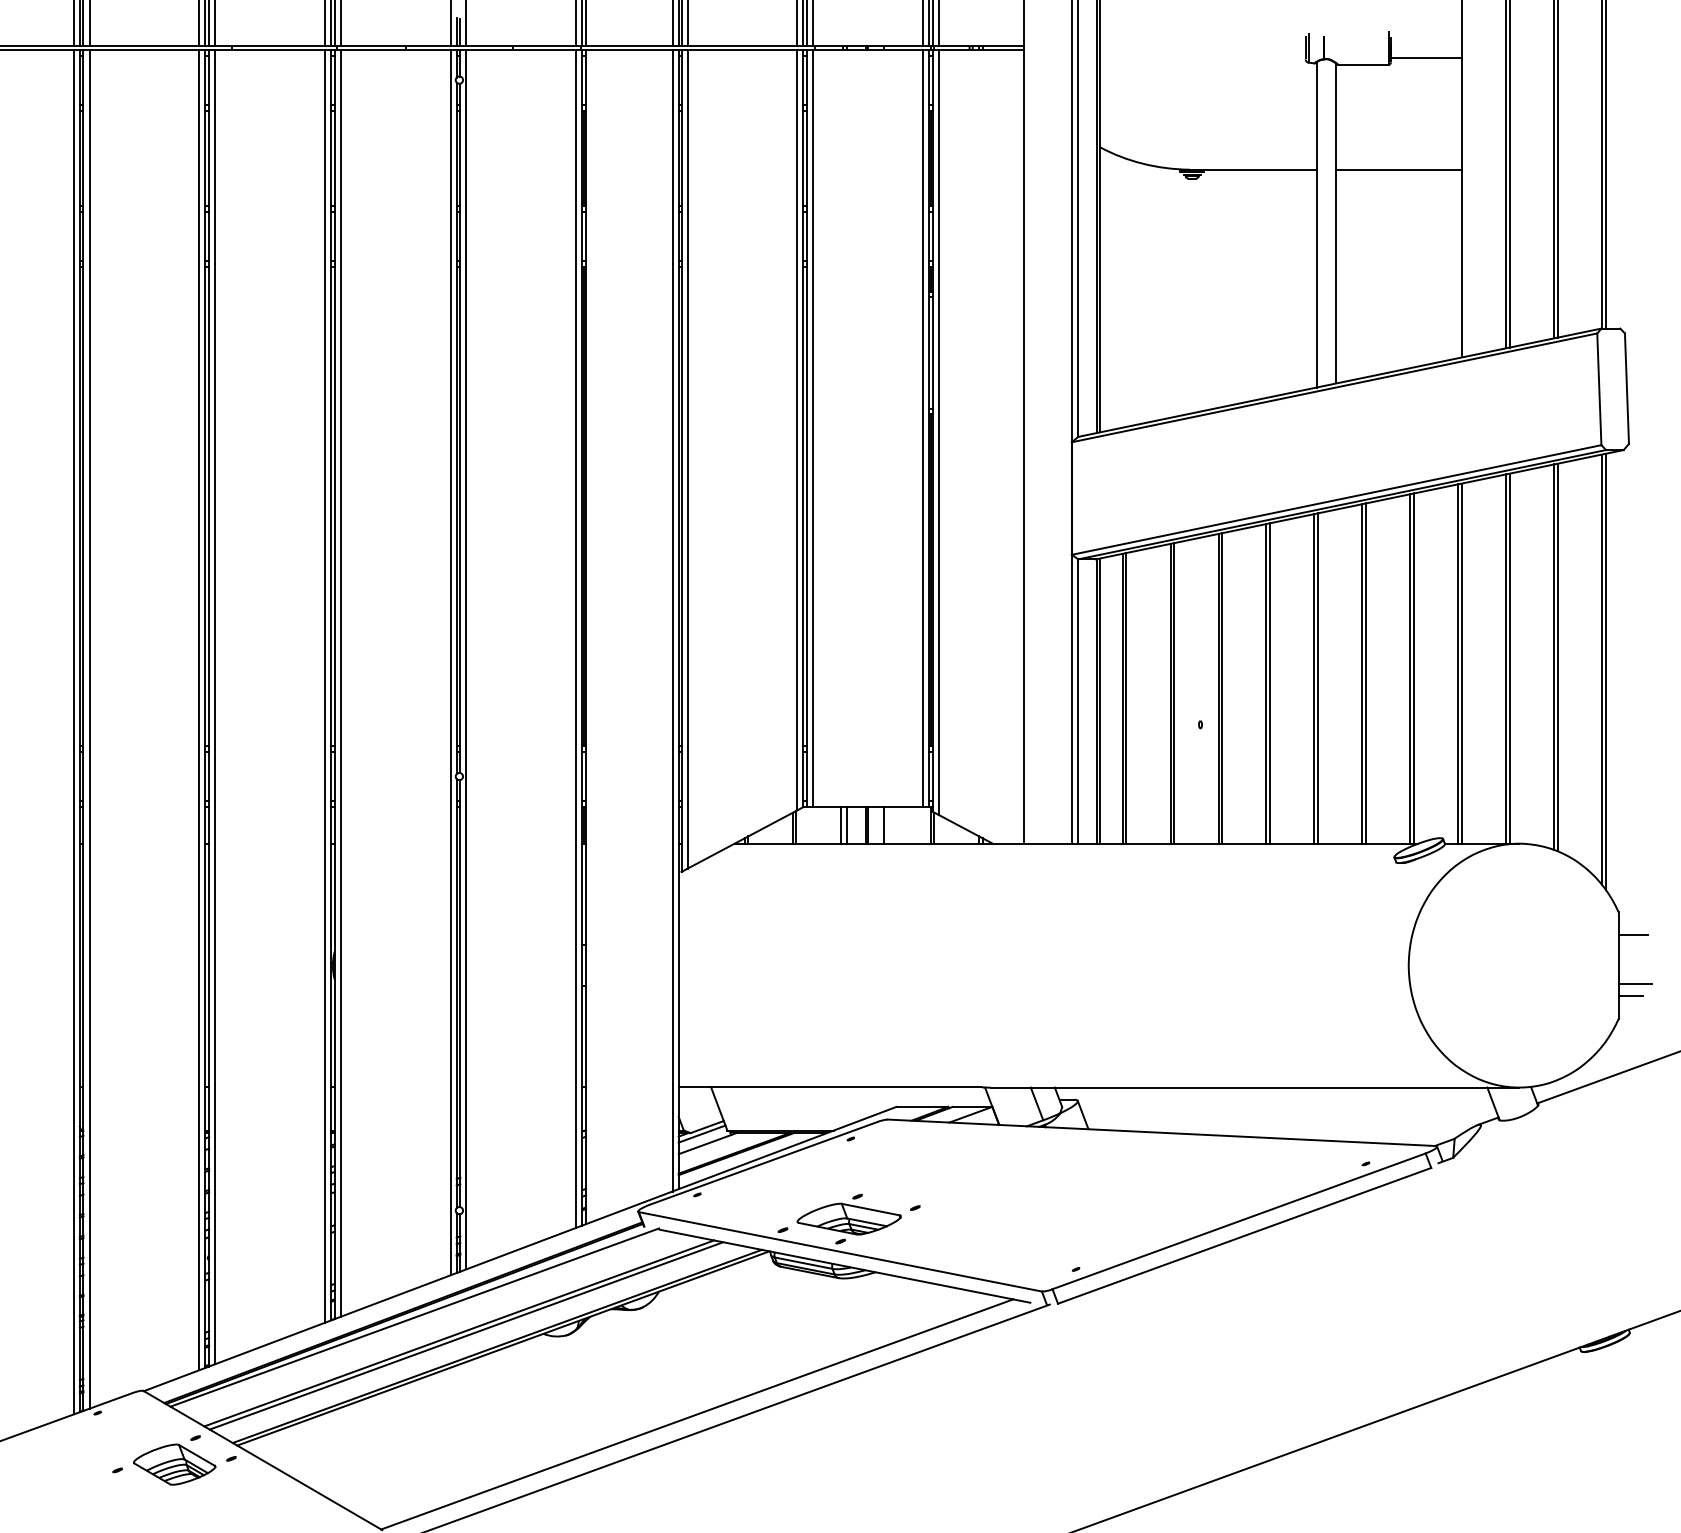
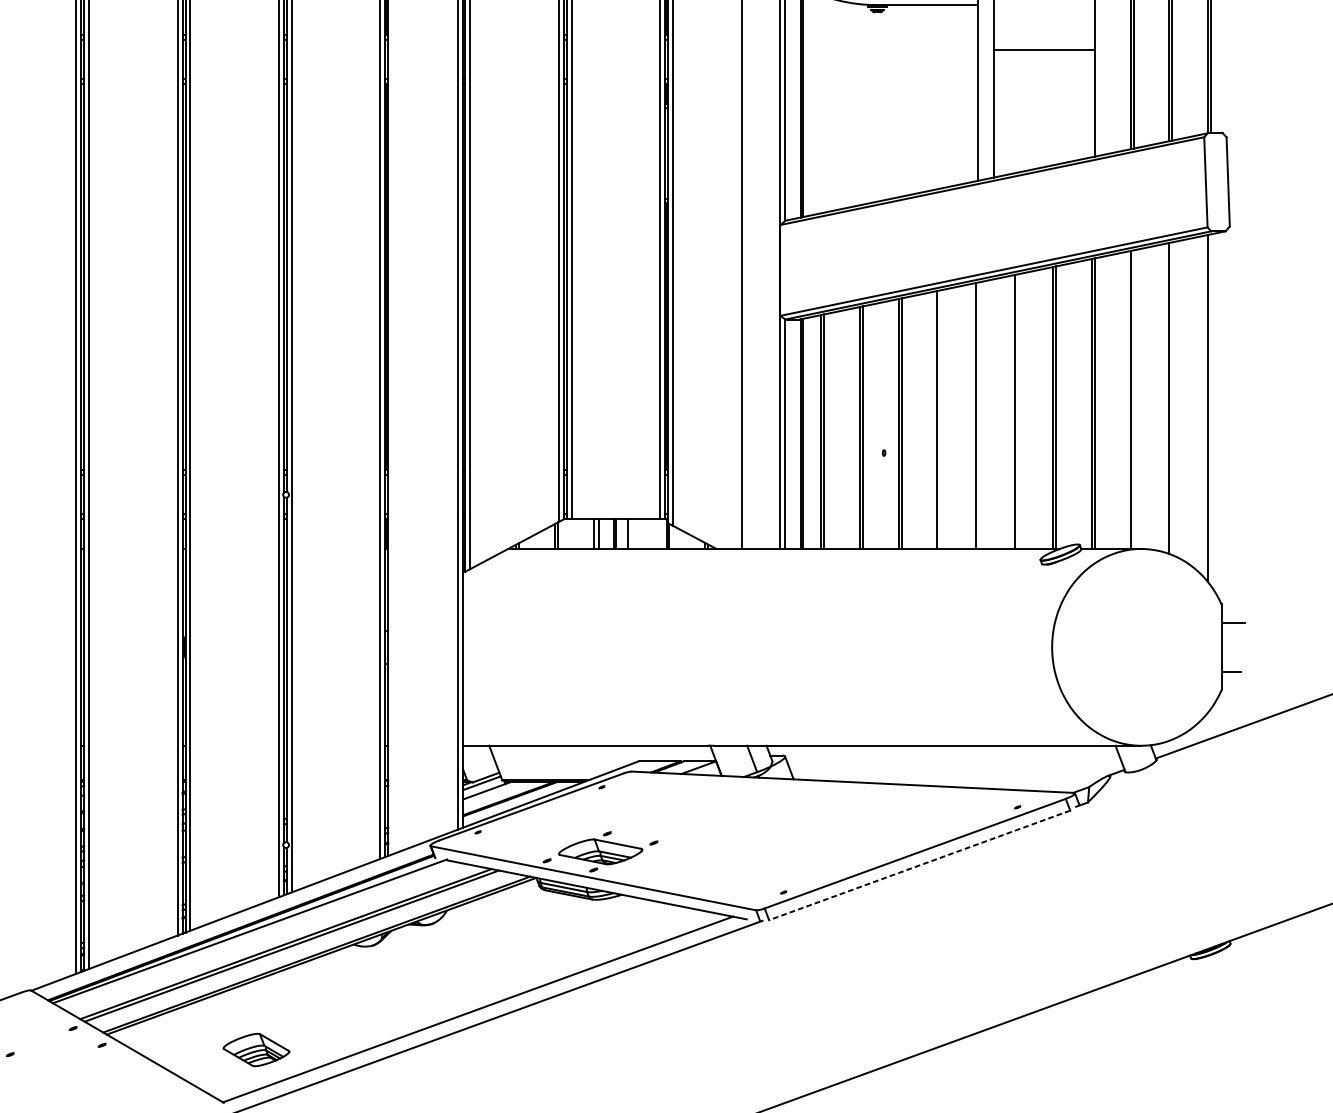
line: (1398, 169) -> (1043, 50), moved
line: (1557, 657) -> (1172, 398), removed
line: (1509, 658) -> (1133, 399), removed
line: (1605, 671) -> (1210, 410), removed
line: (1366, 673) -> (1018, 411), removed
line: (1318, 678) -> (979, 415), removed
line: (1270, 683) -> (940, 419), removed
line: (1635, 983) -> (1235, 661), removed
line: (1244, 1235) -> (919, 865), solid -> dashed
part: (174, 1464) -> (256, 1049), moved

